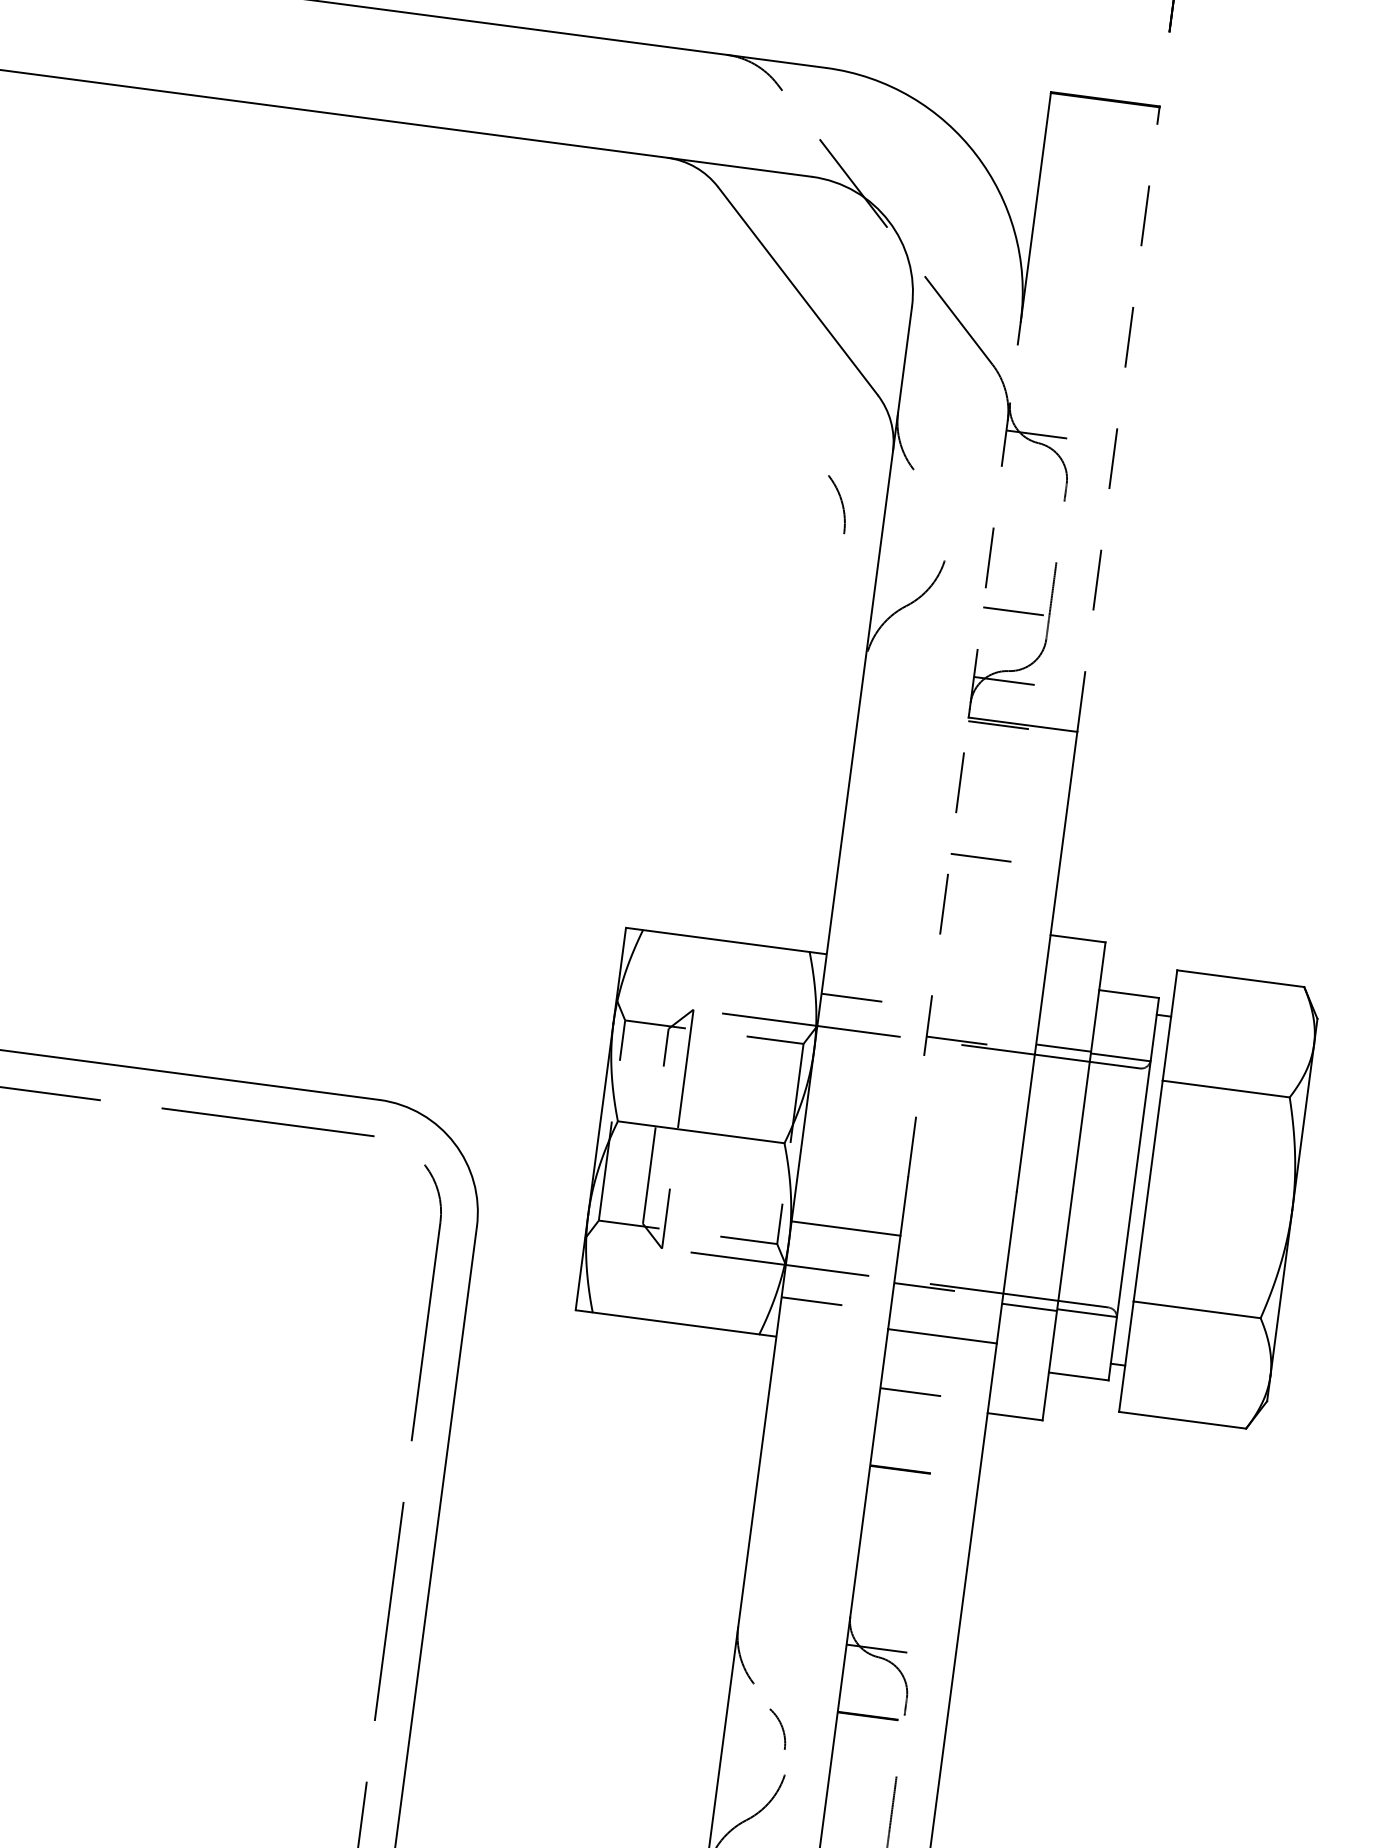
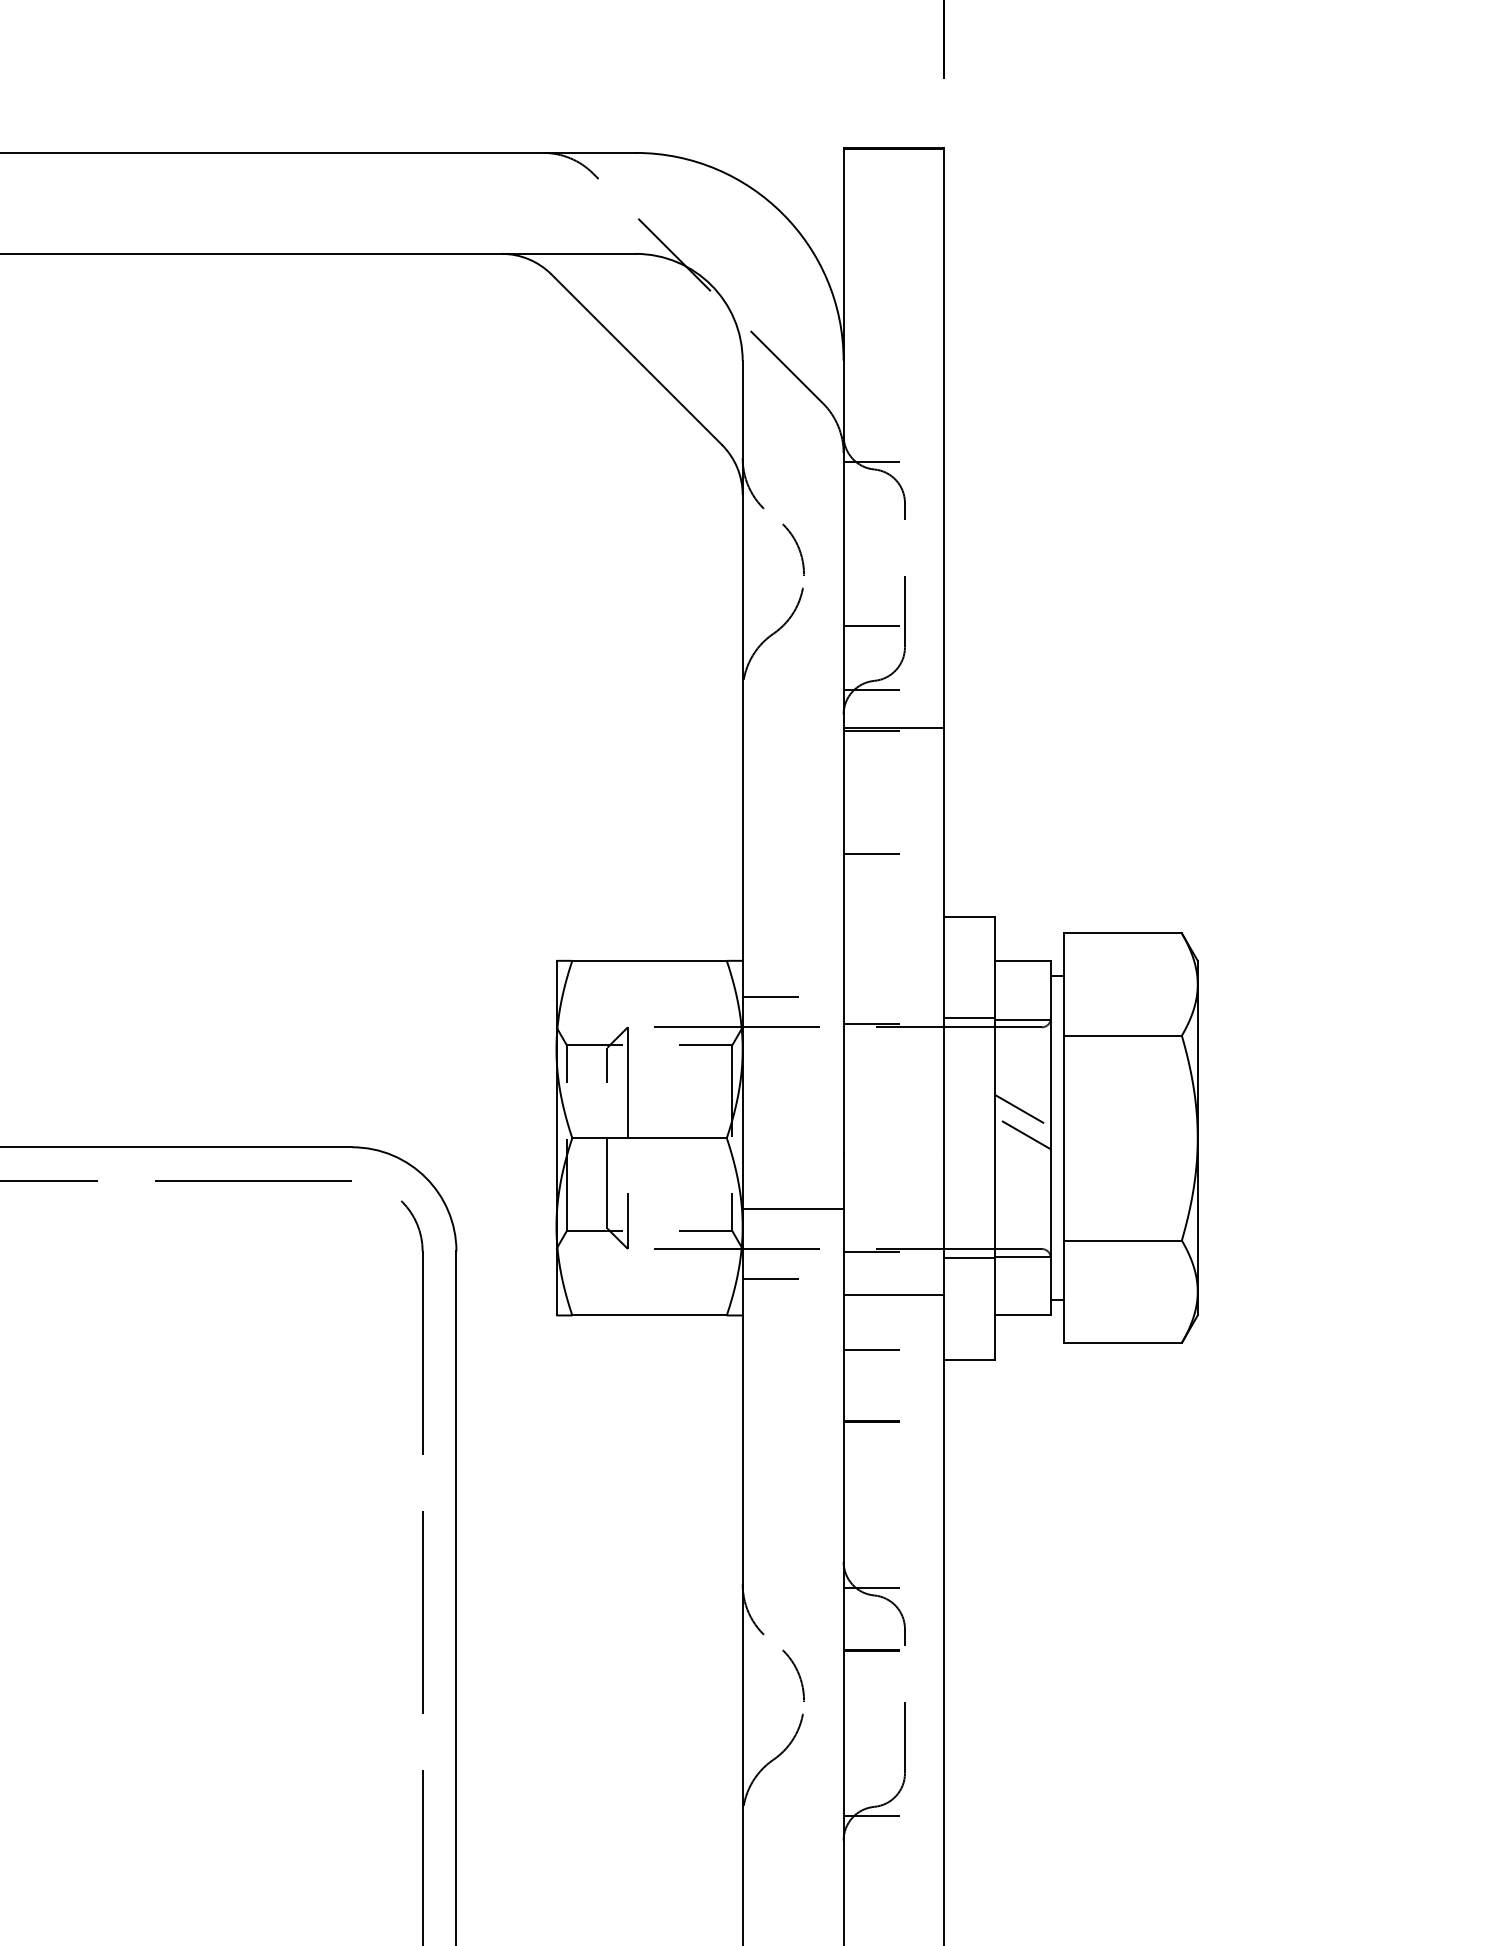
line: (1118, 419) -> (944, 438), dashed -> solid
part: (836, 504) -> (793, 549), moved
line: (995, 515) -> (843, 540), dashed -> solid
line: (938, 946) -> (843, 940), dashed -> solid
line: (1107, 1156) -> (1022, 1111), added
line: (1103, 1180) -> (1022, 1133), added
part: (780, 1732) -> (793, 1675), size x1.67

